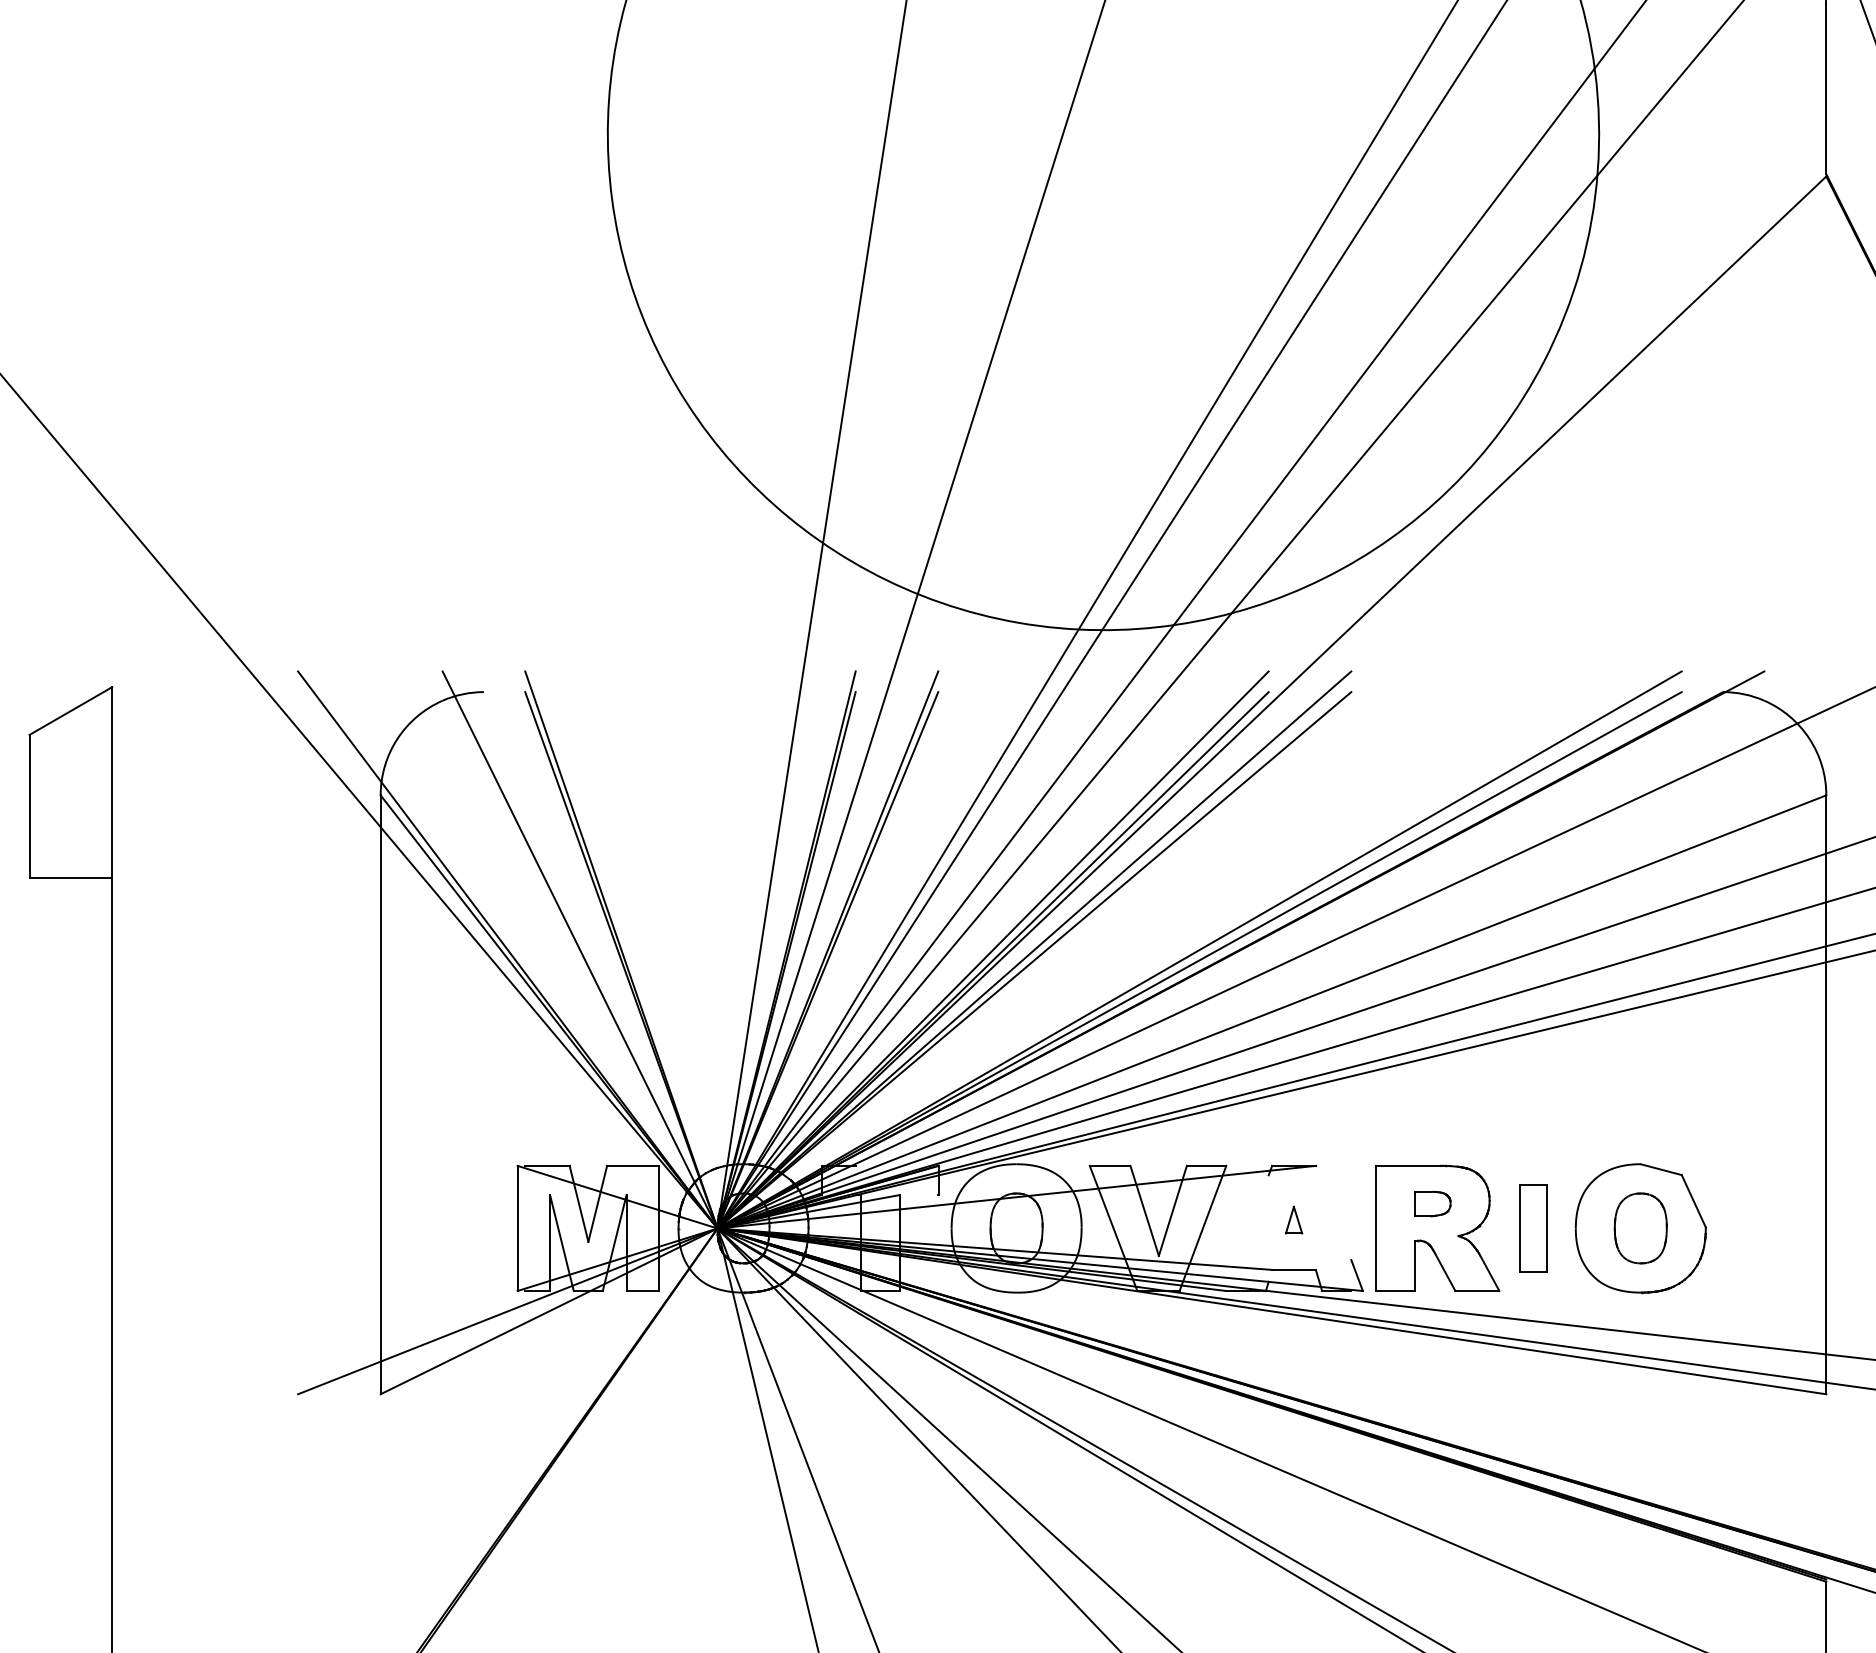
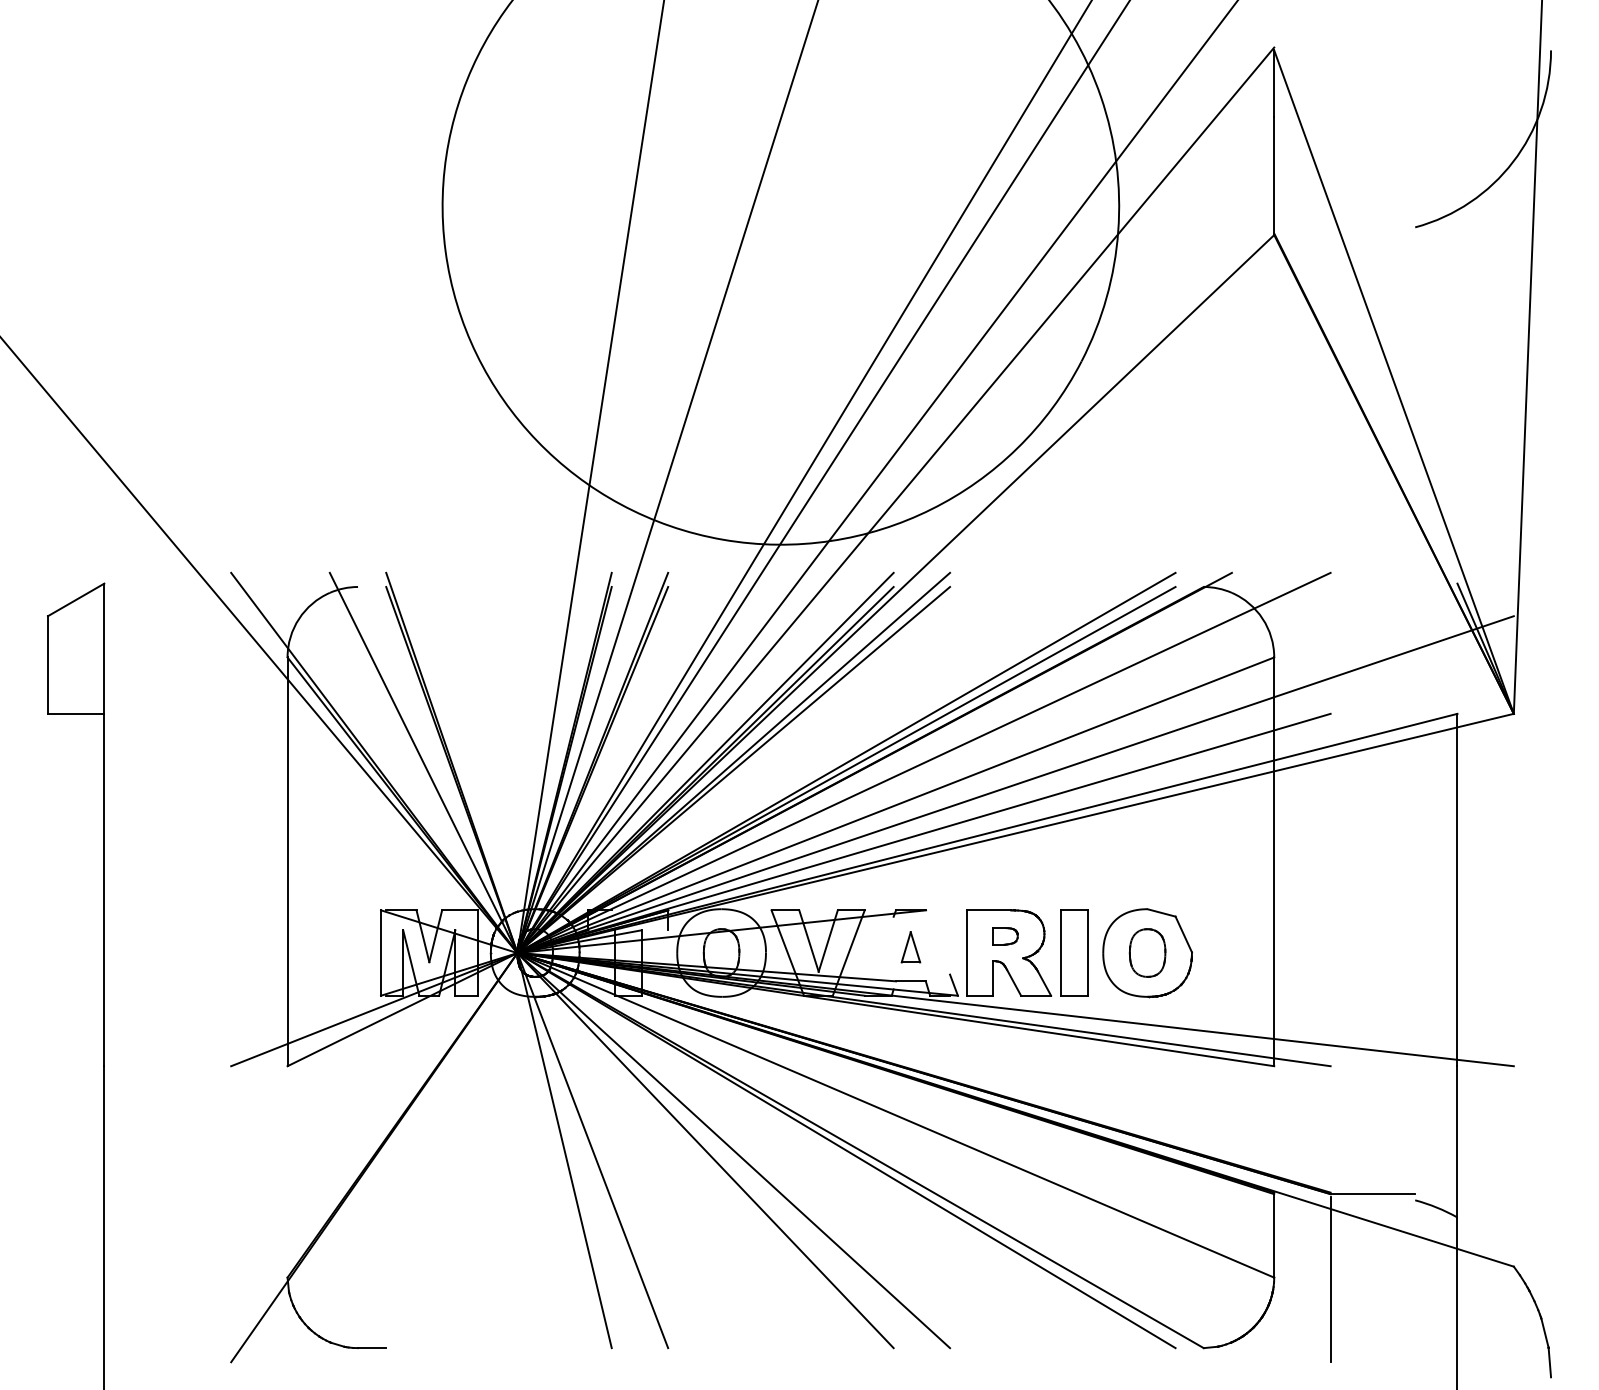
part: (1293, 1220) -> (910, 947), size x1.67
part: (1533, 1227) -> (1074, 952), size x1.43

